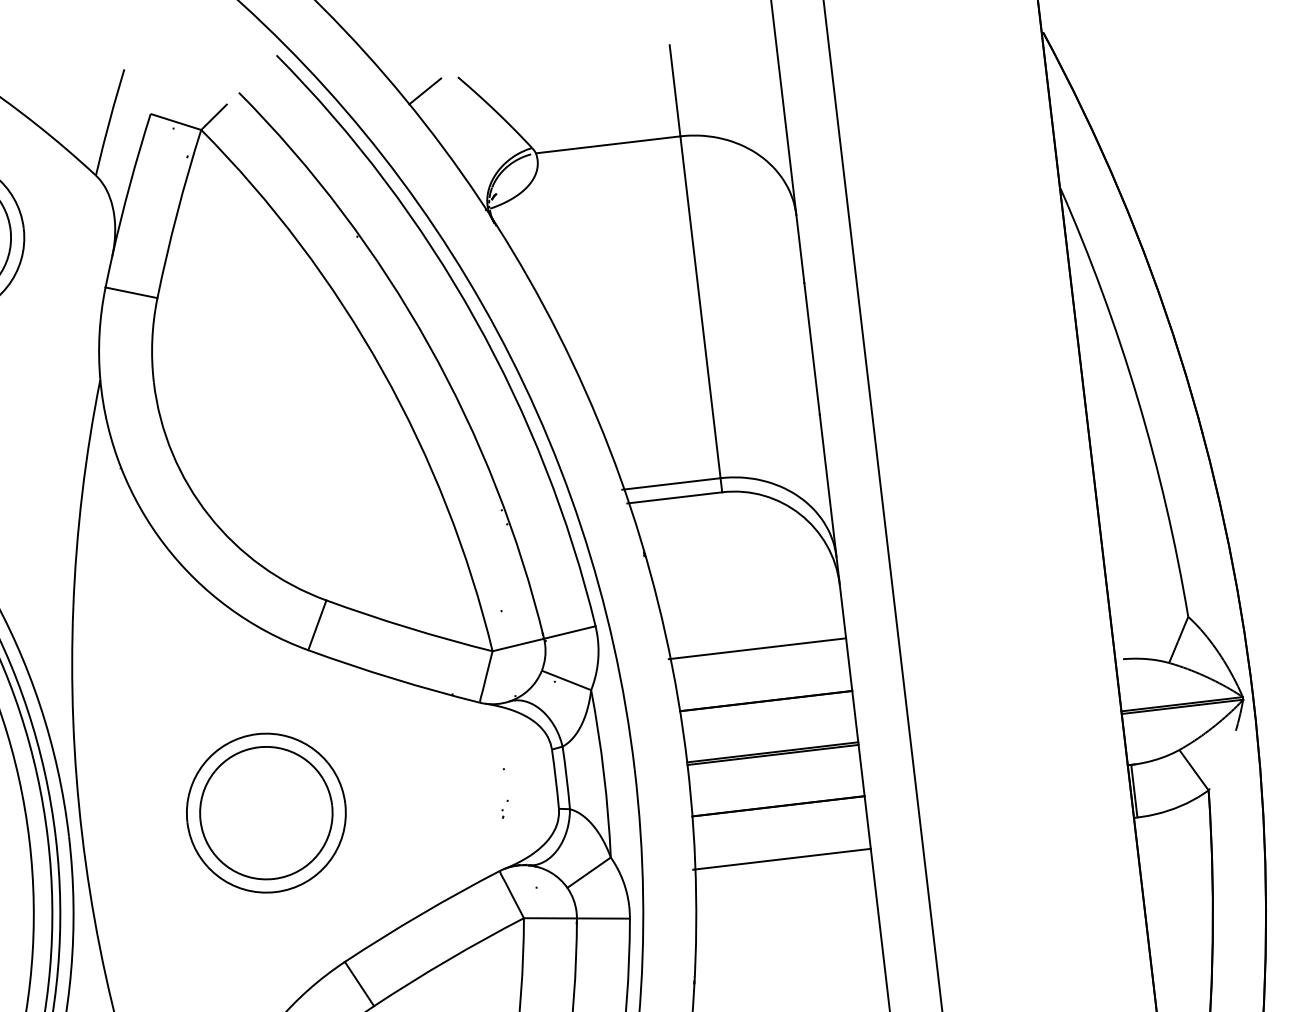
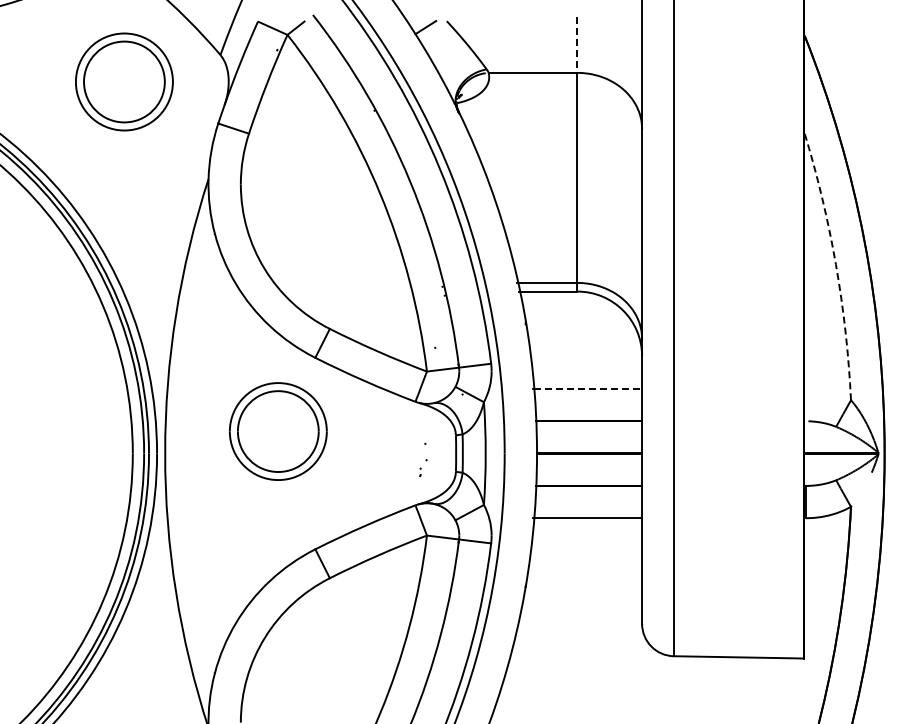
line: (675, 91) -> (577, 45), solid -> dashed
arc: (1137, 398) -> (835, 264), solid -> dashed
line: (758, 647) -> (588, 388), solid -> dashed
part: (505, 809) -> (423, 468), size x1.6
part: (266, 812) -> (278, 431), moved

